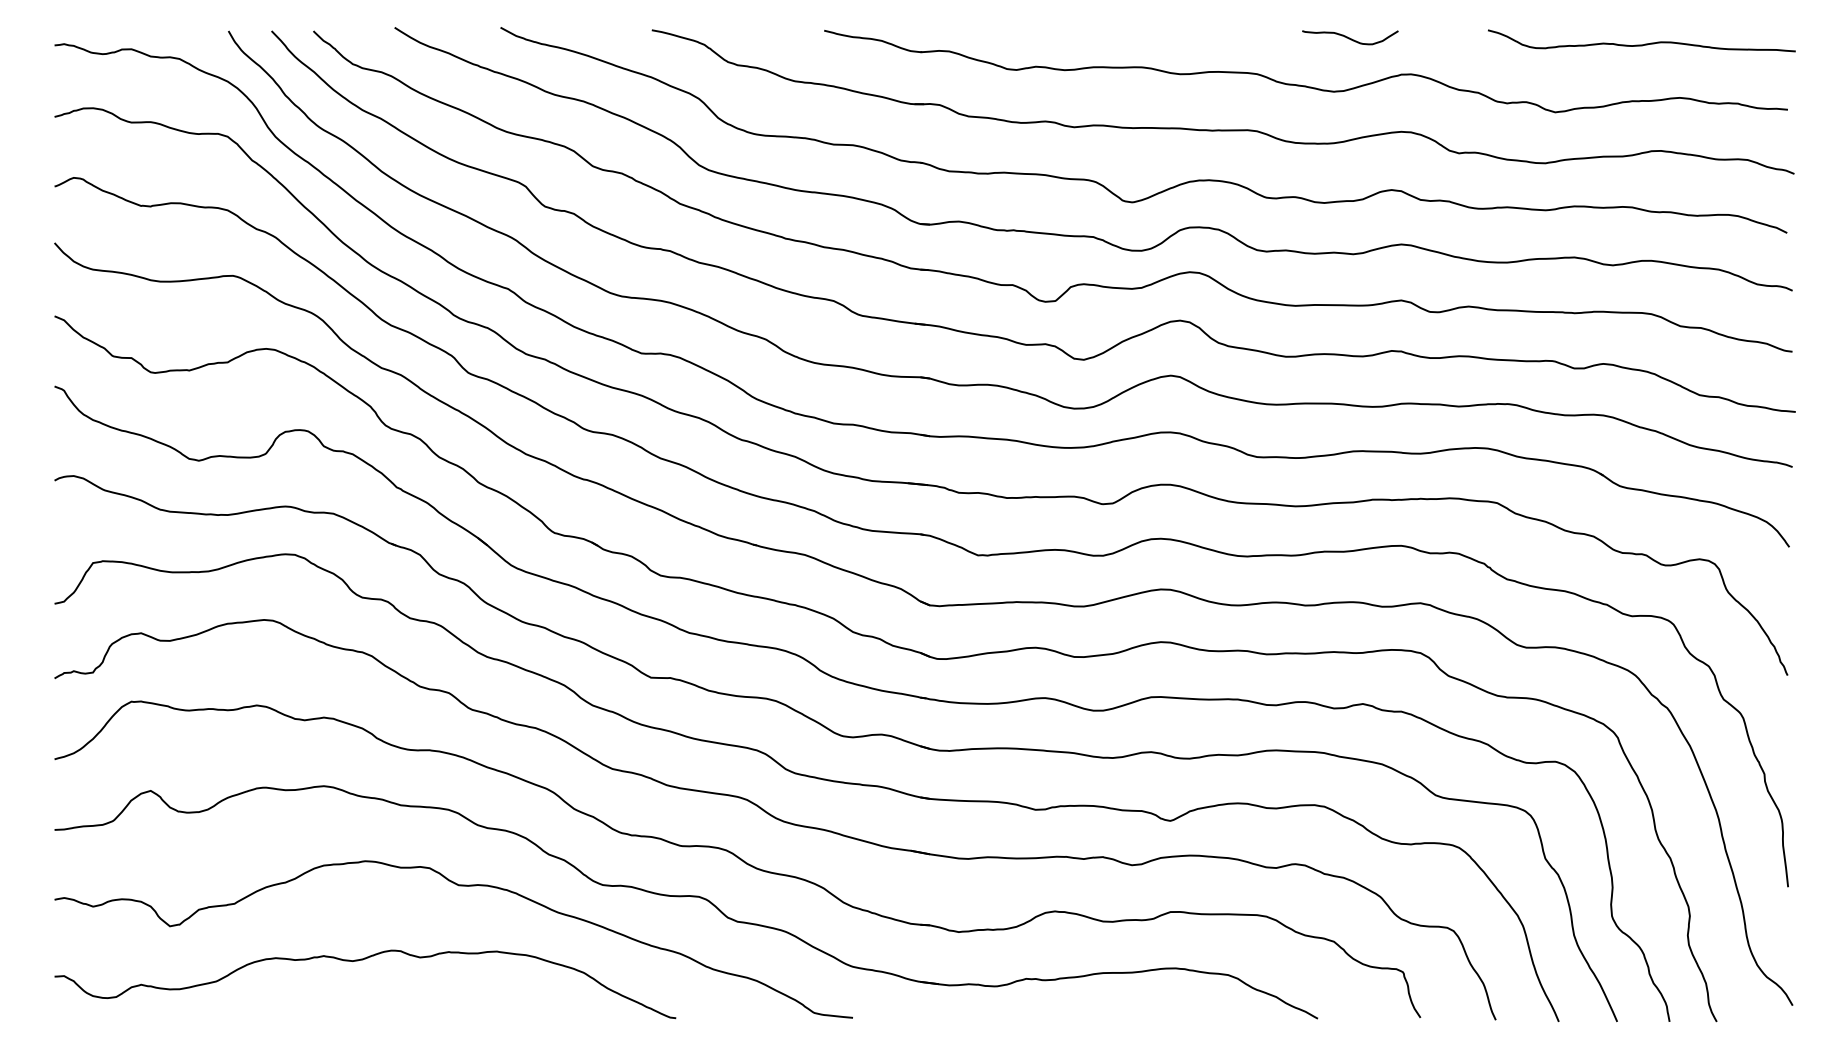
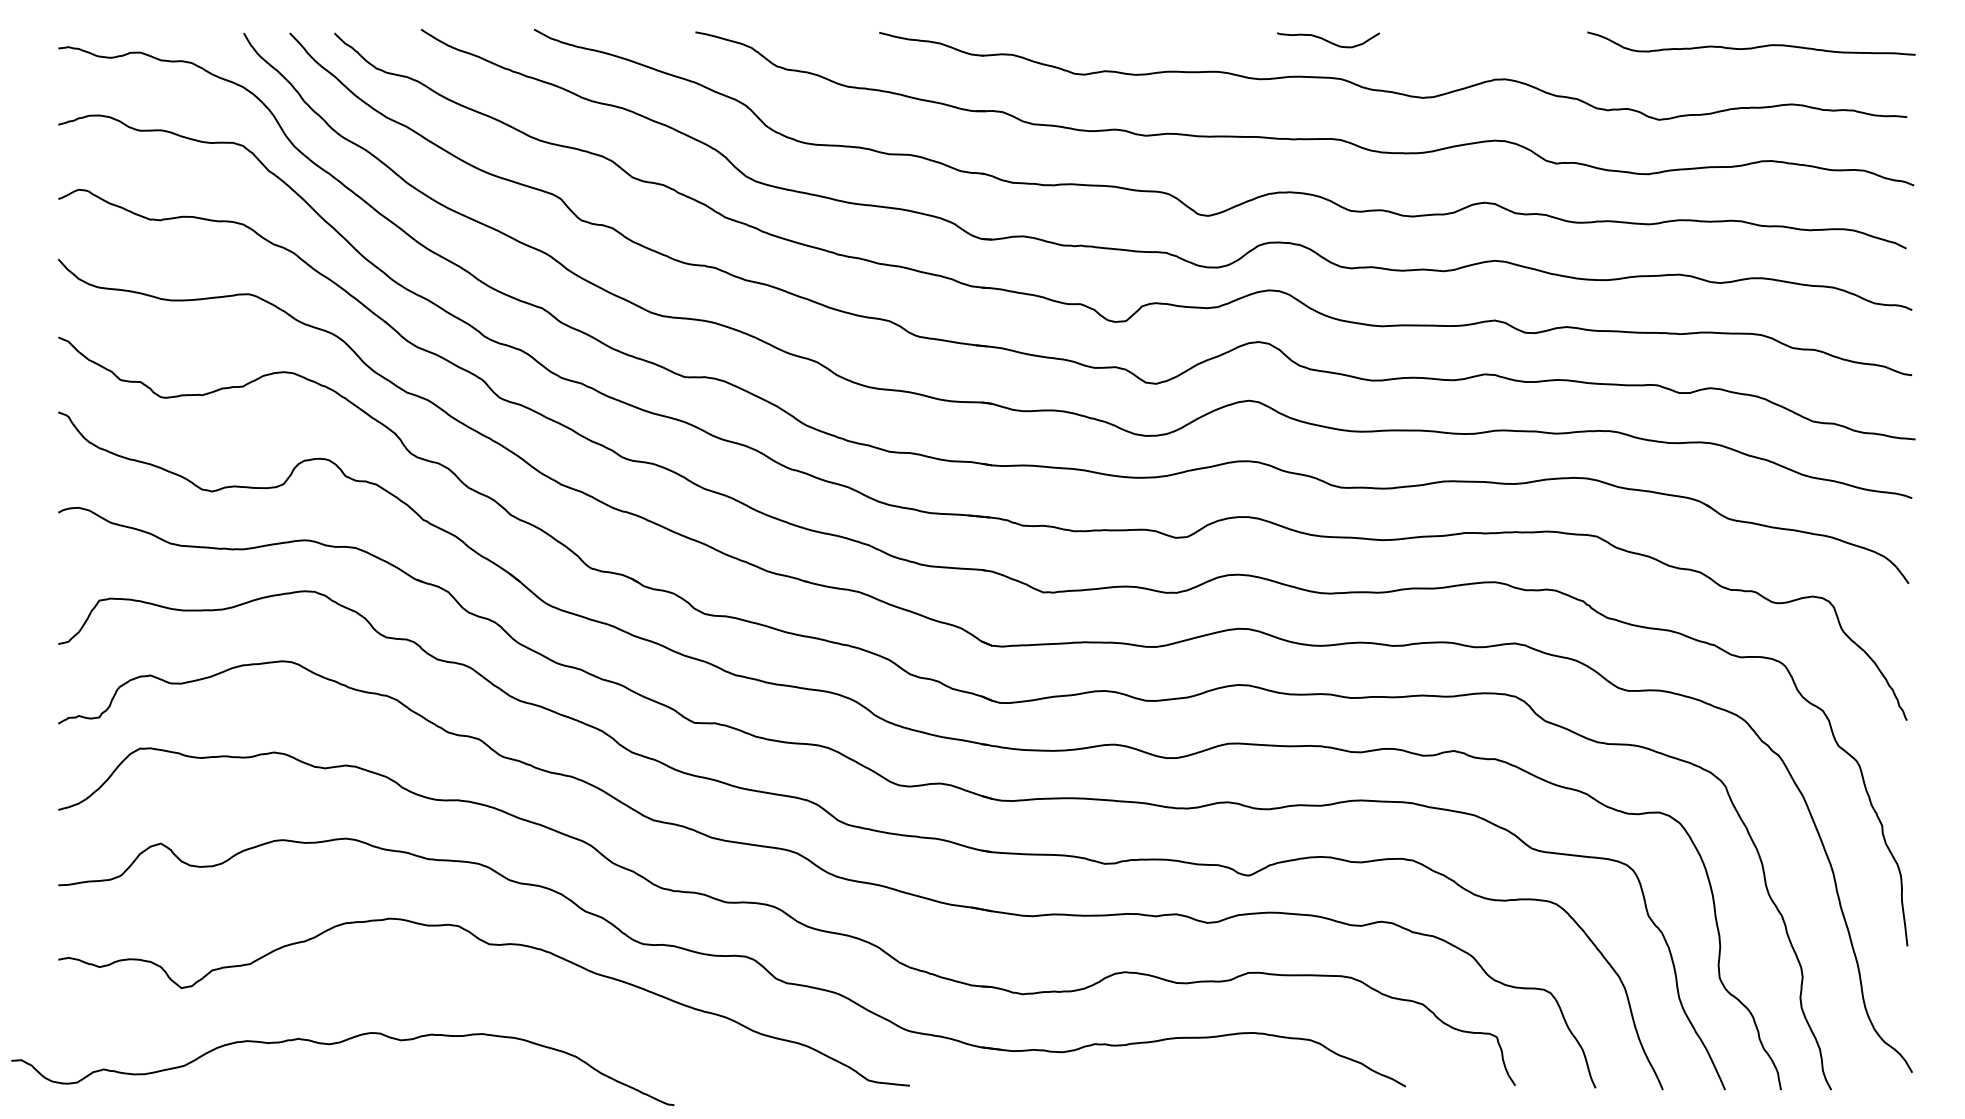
curve: (1350, 37) -> (1328, 40), moved
curve: (358, 961) -> (335, 1044), moved

